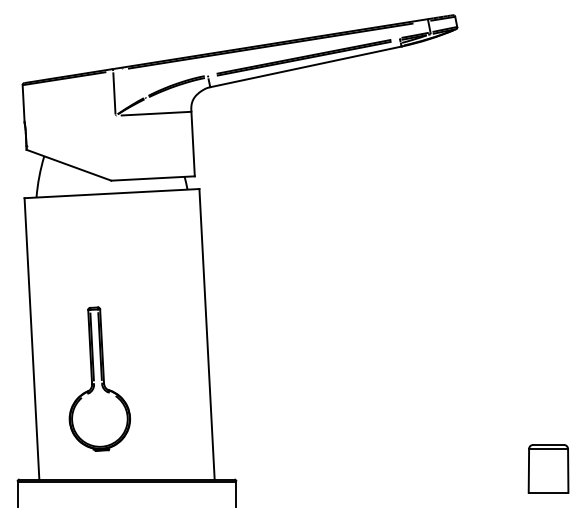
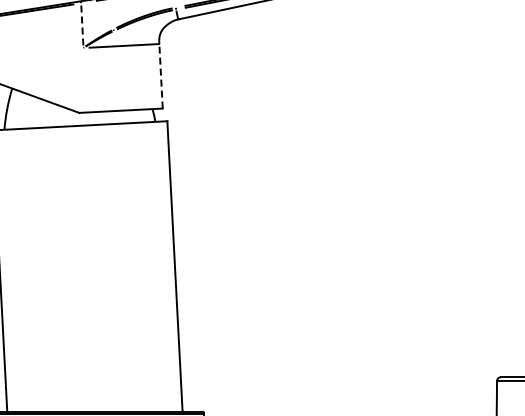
line: (114, 93) -> (82, 25), solid -> dashed
line: (193, 143) -> (161, 75), solid -> dashed
part: (99, 378) -> (67, 310), removed

